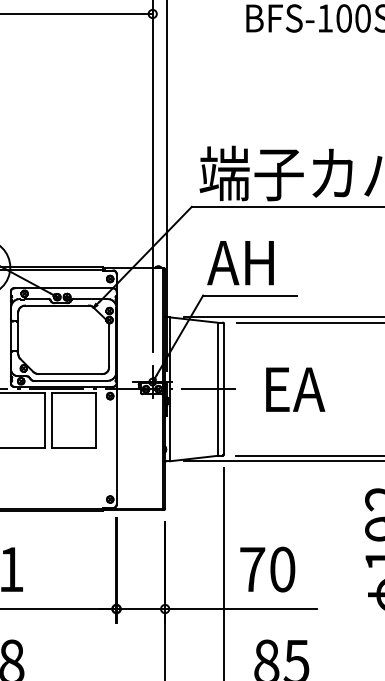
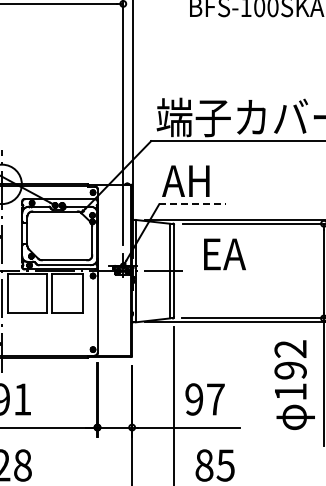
line: (251, 295) -> (193, 204), solid -> dashed
text: (294, 389) -> (224, 254), moved
text: (266, 569) -> (204, 399), 70 -> 97

